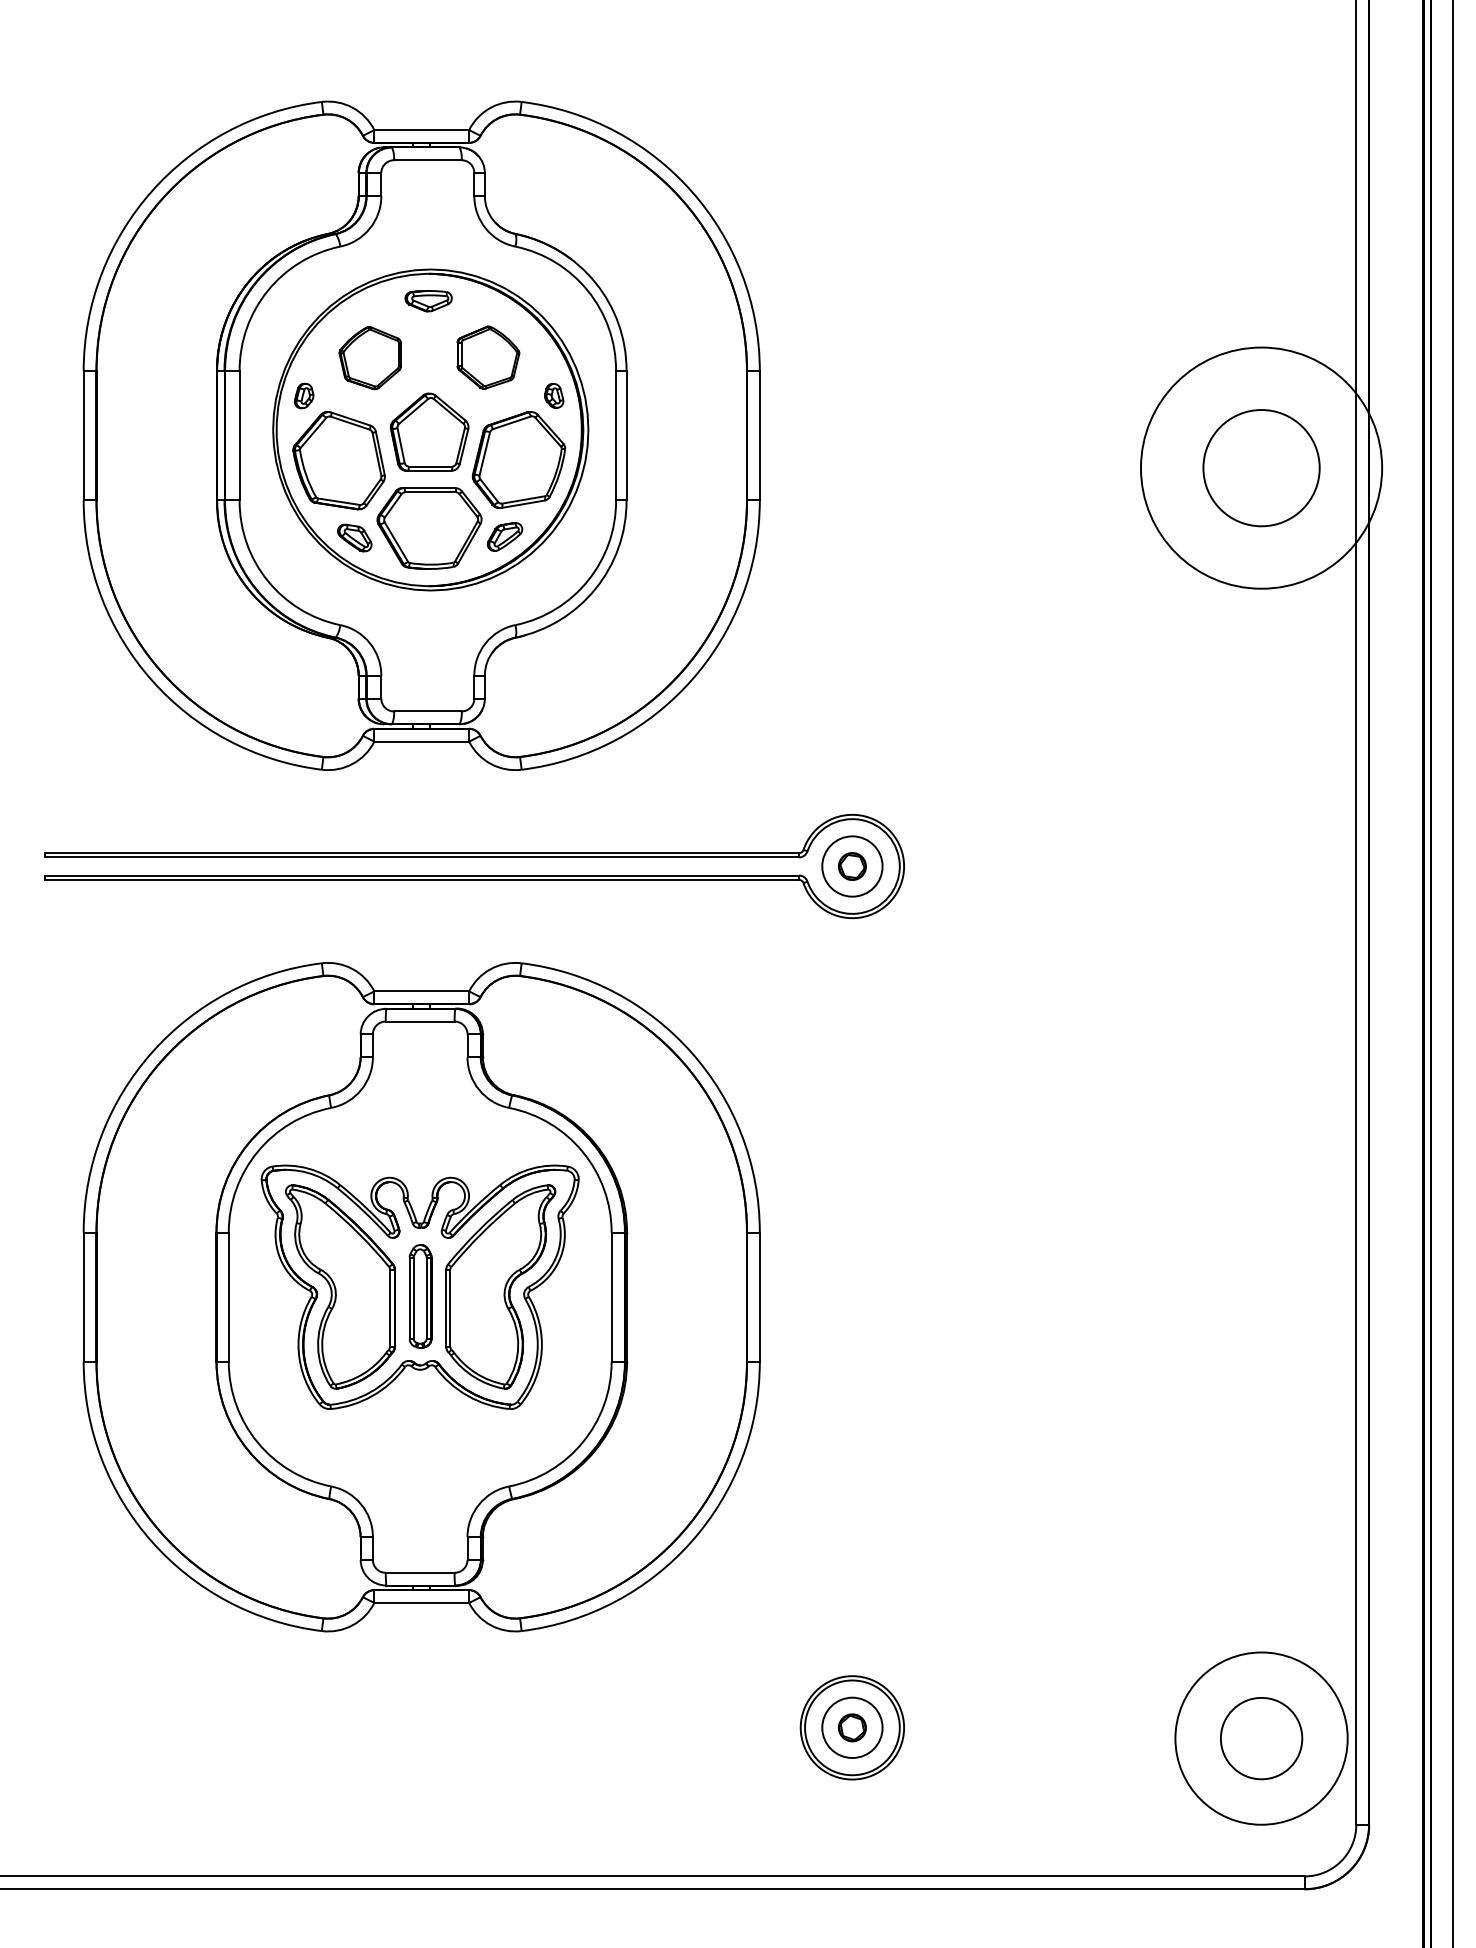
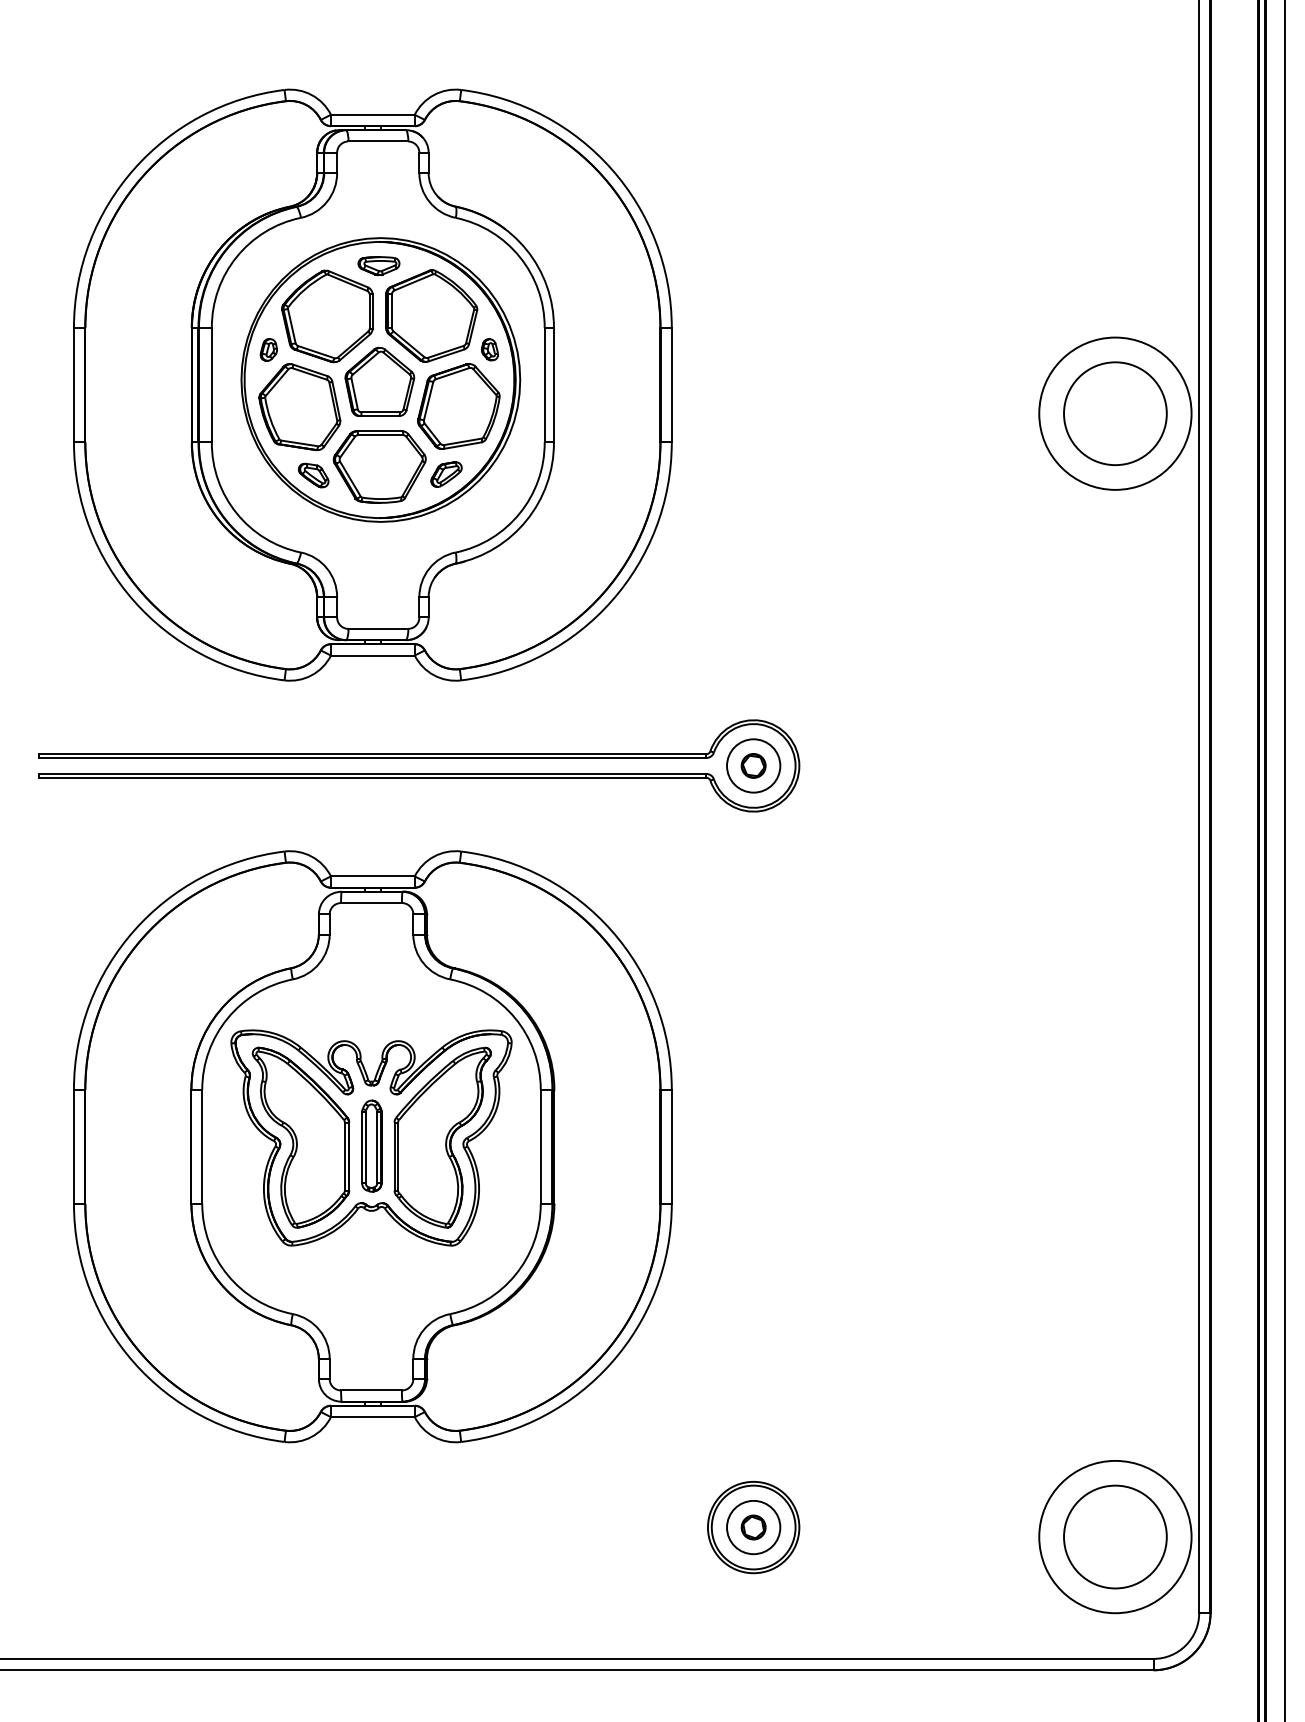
part: (488, 357) -> (431, 315), size x1.67
part: (370, 358) -> (327, 316), size x1.67
circle: (1261, 467) -> (1115, 413), size x0.71
circle: (1261, 1737) -> (1115, 1536), size x1.43

